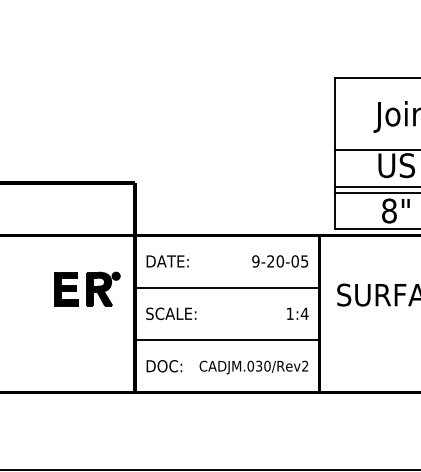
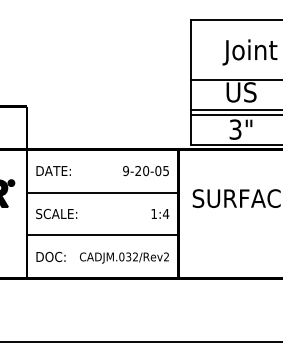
text: (389, 210) -> (235, 129), 8" -> 3"
text: (267, 365) -> (135, 256), CADJM.030/Rev2 -> CADJM.032/Rev2

